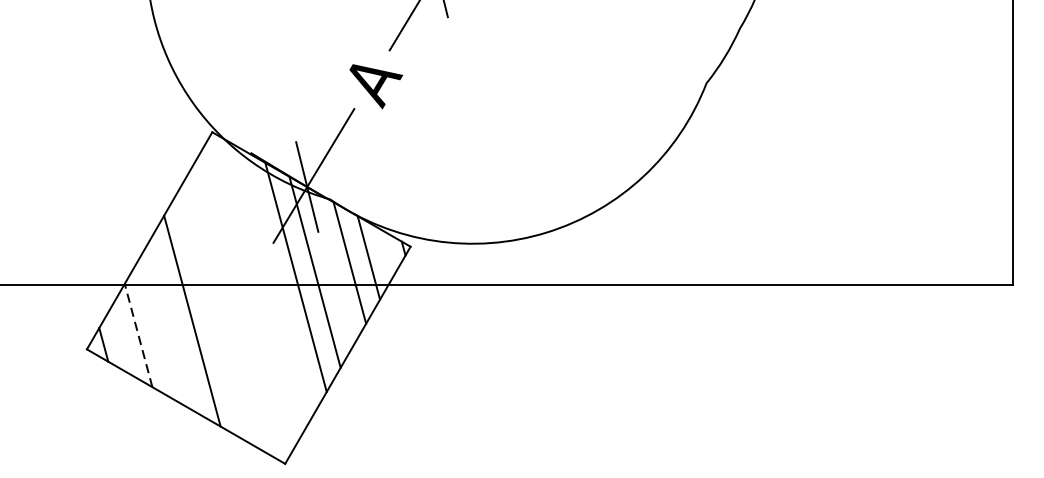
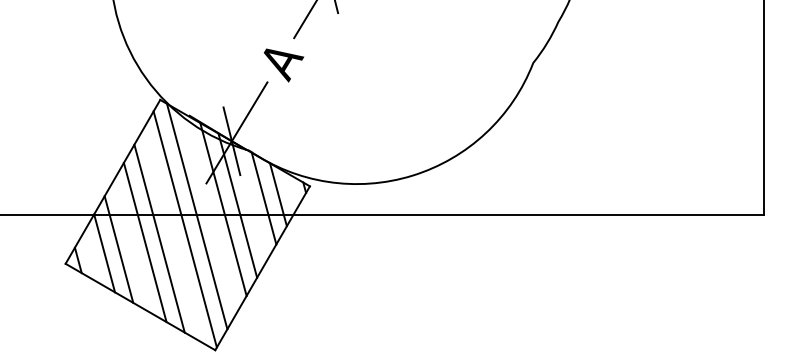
line: (261, 286) -> (197, 216), added
line: (244, 303) -> (184, 229), added
line: (211, 315) -> (159, 238), added
line: (156, 330) -> (118, 249), added
line: (138, 334) -> (104, 252), dashed -> solid

